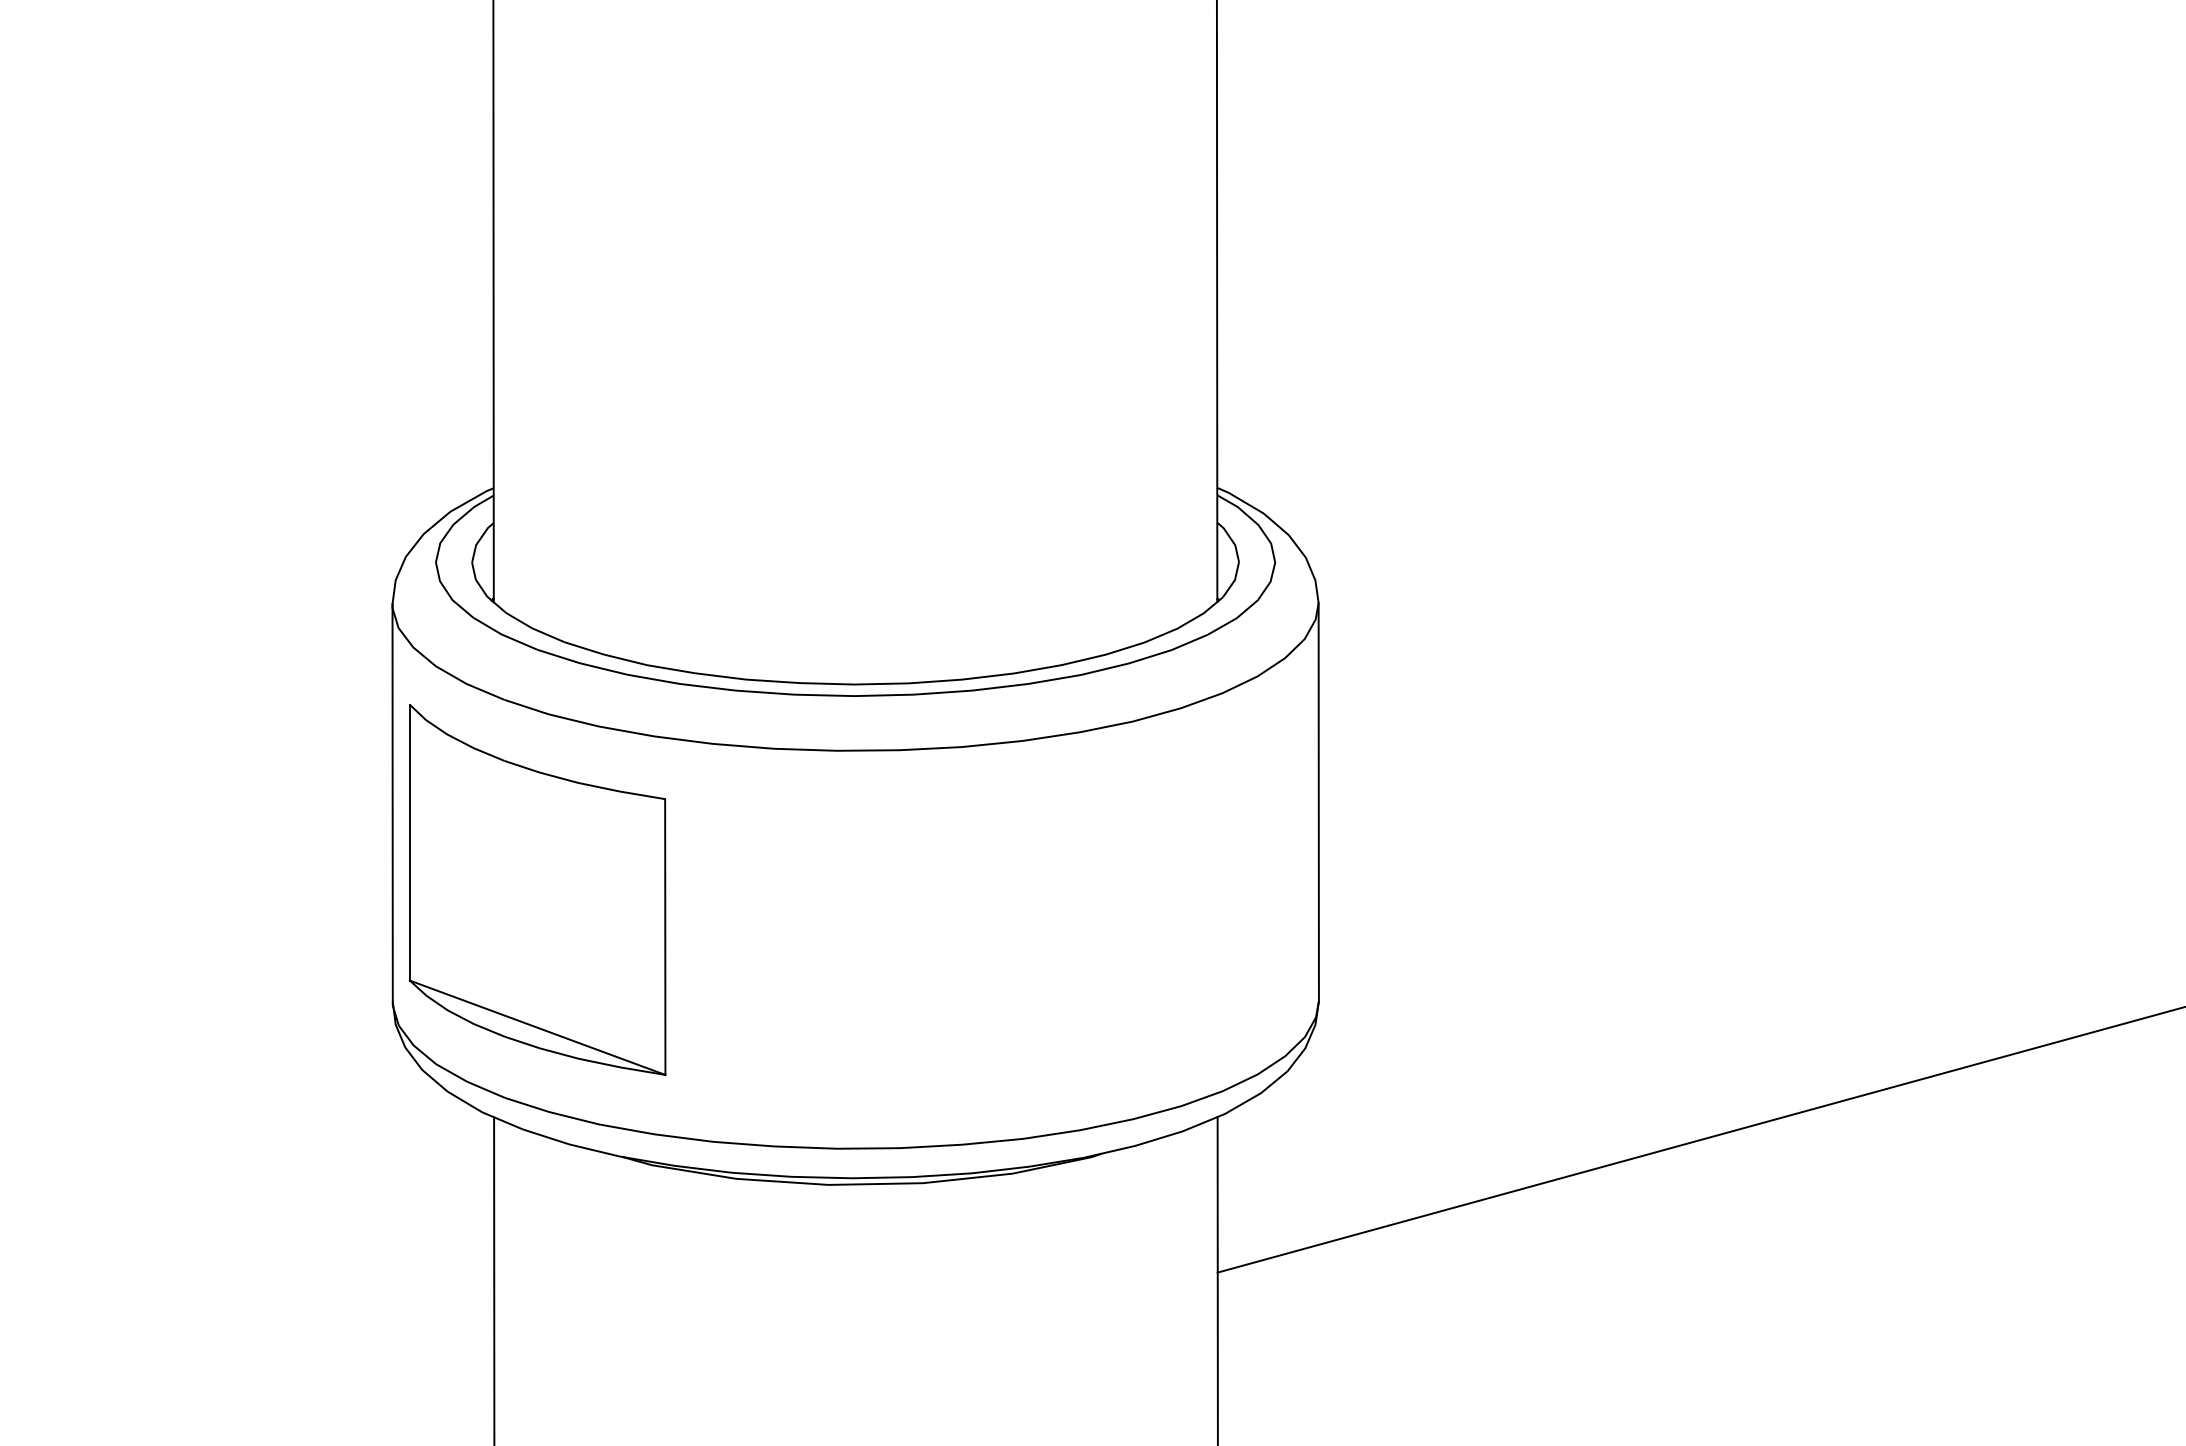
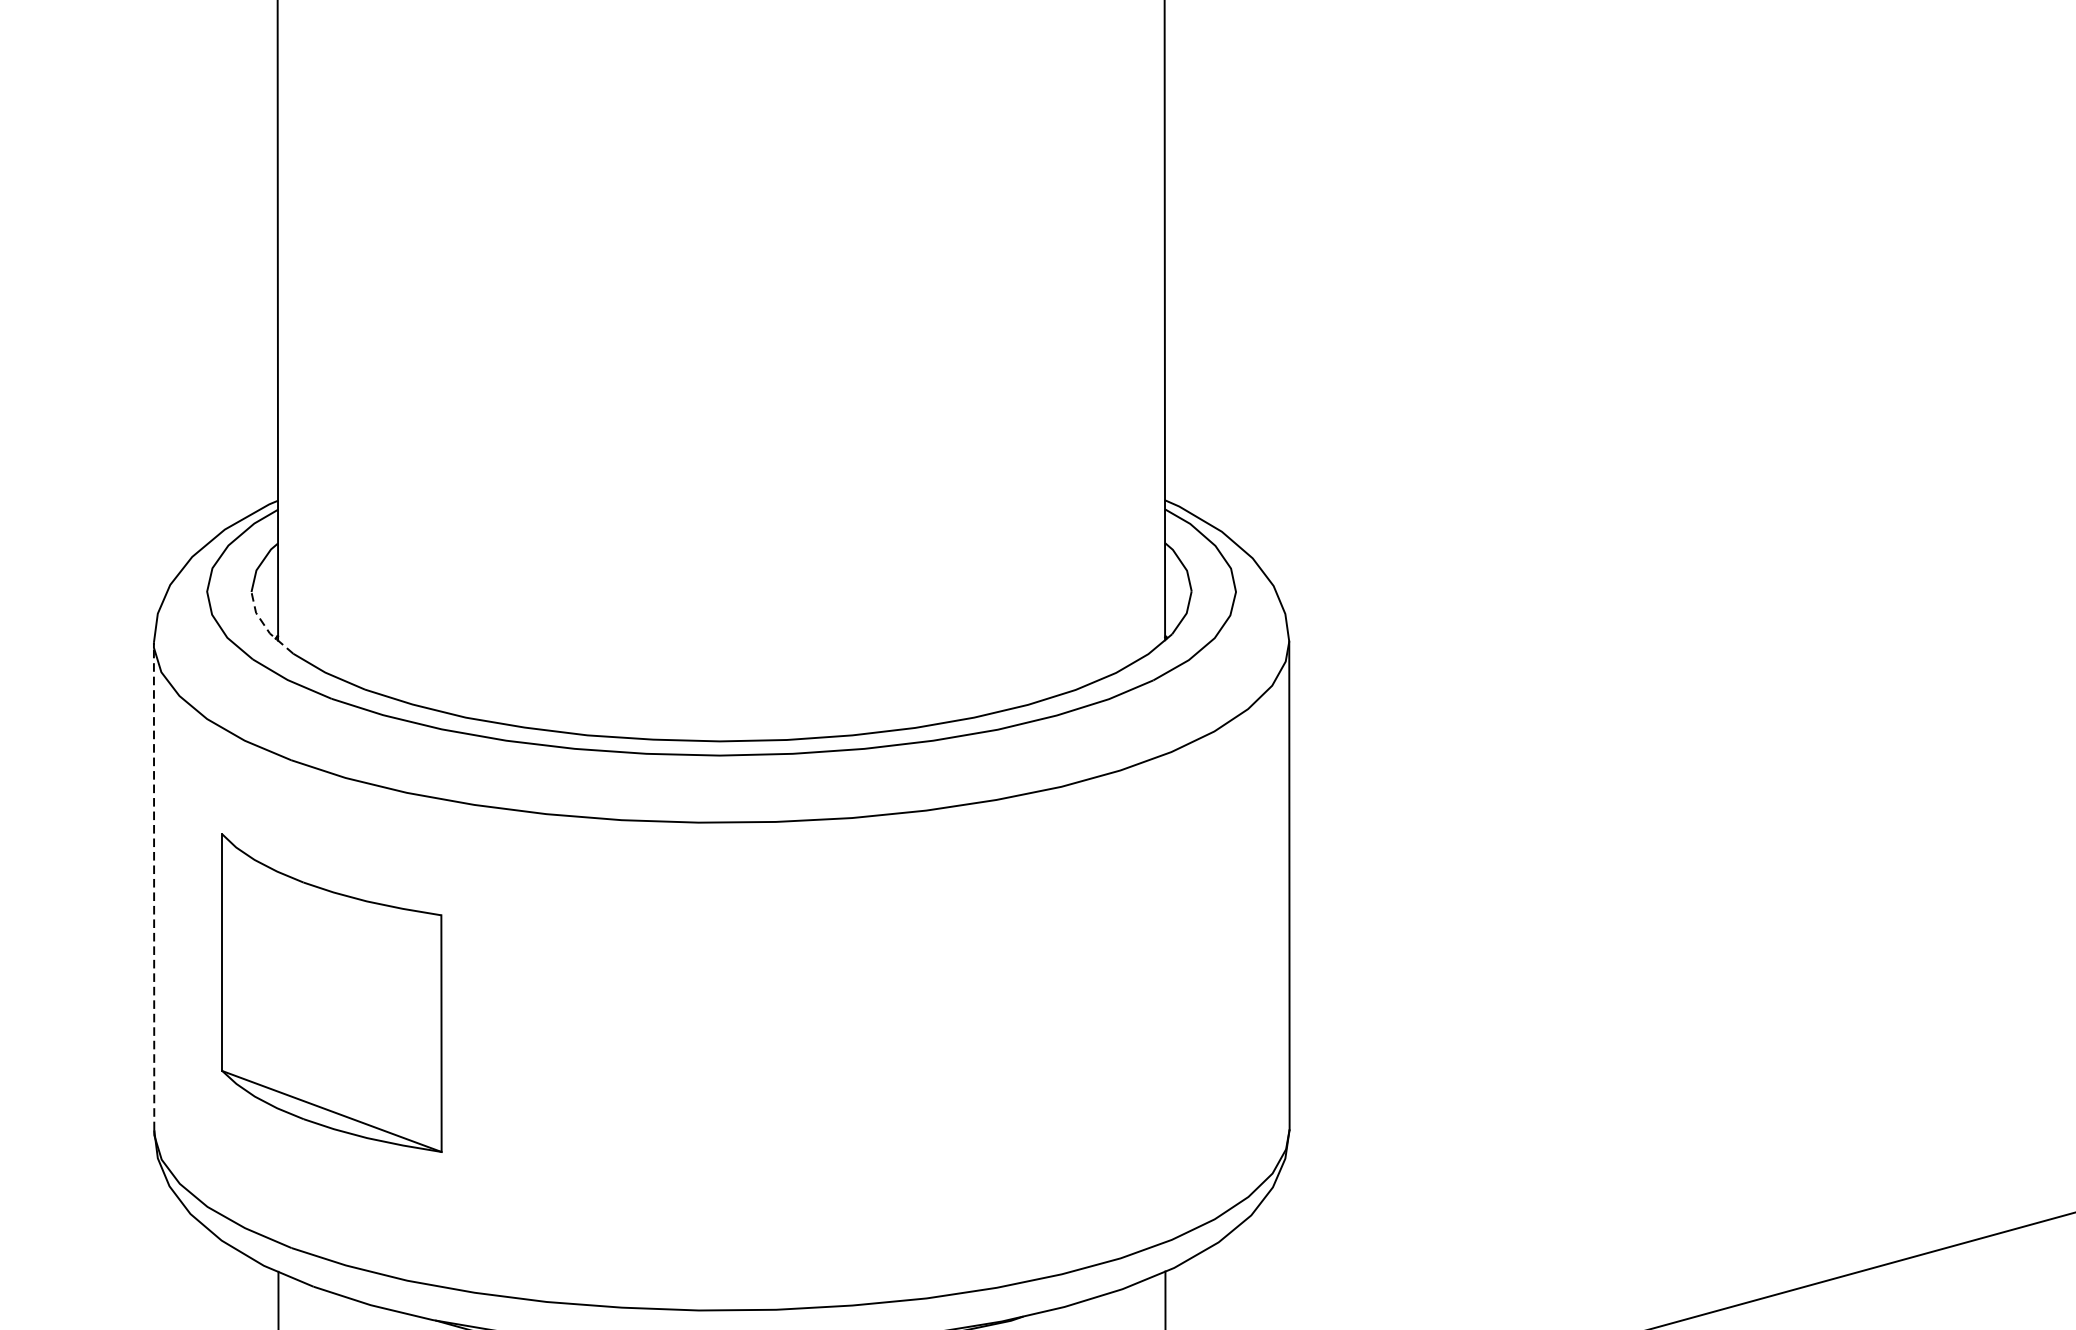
line: (483, 590) -> (265, 626), solid -> dashed
line: (392, 802) -> (153, 886), solid -> dashed
part: (537, 889) -> (331, 992), size x0.7

